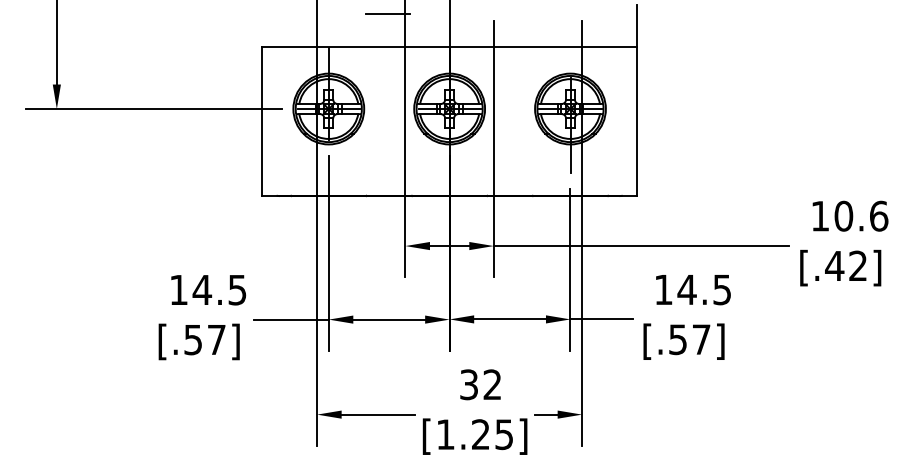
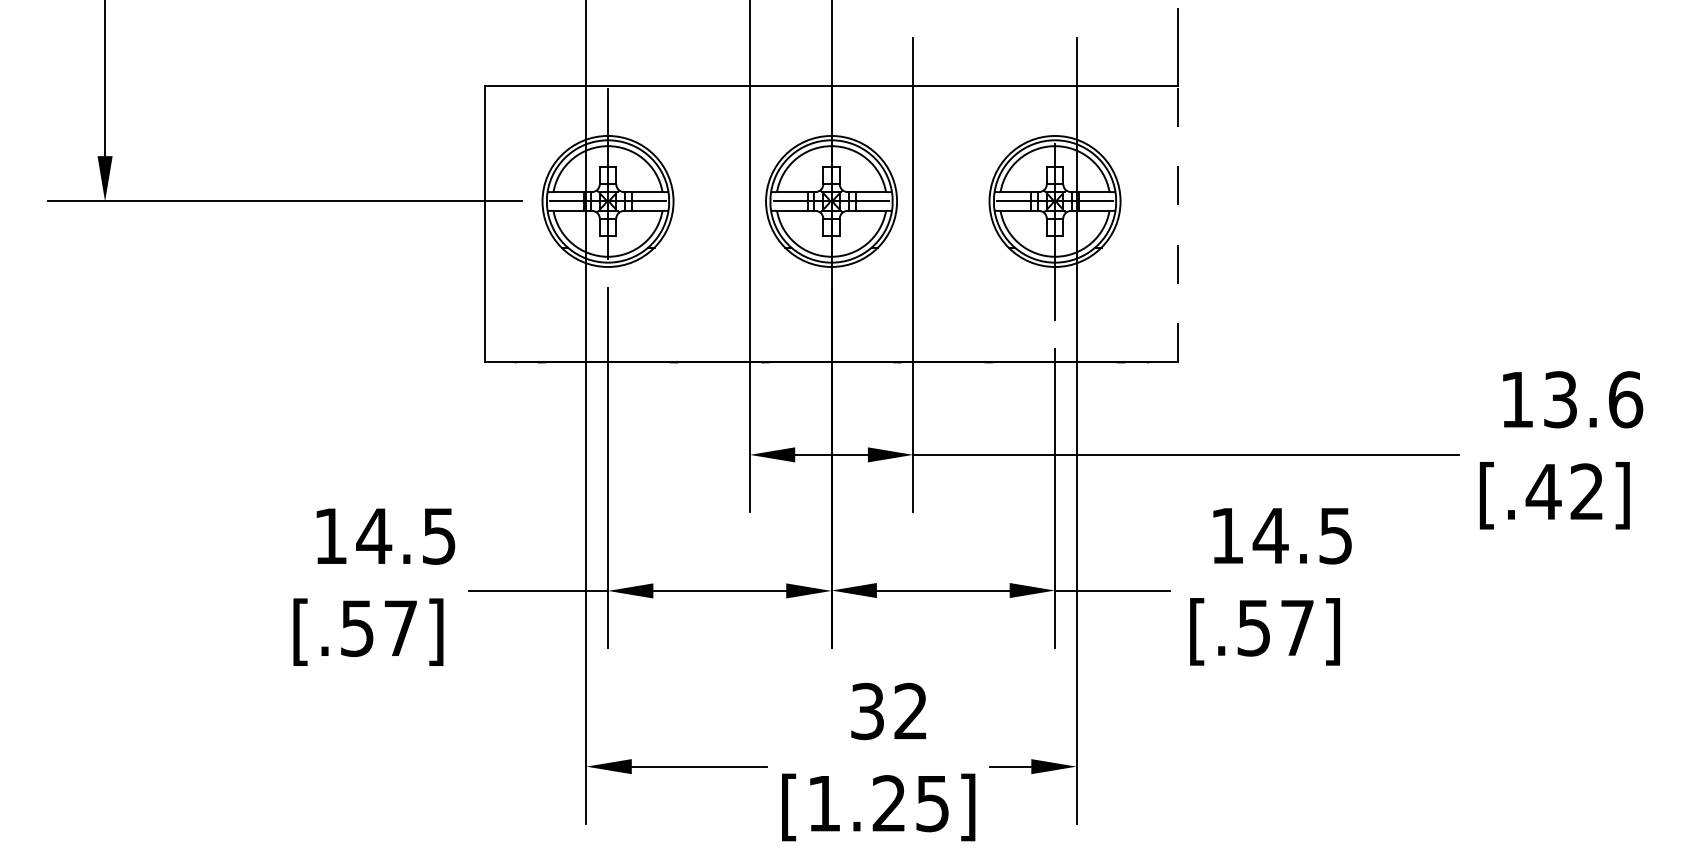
line: (387, 14) -> (716, 26), removed
line: (637, 121) -> (1178, 224), solid -> dashed
text: (843, 215) -> (1559, 398), 10.6 -> 13.6

